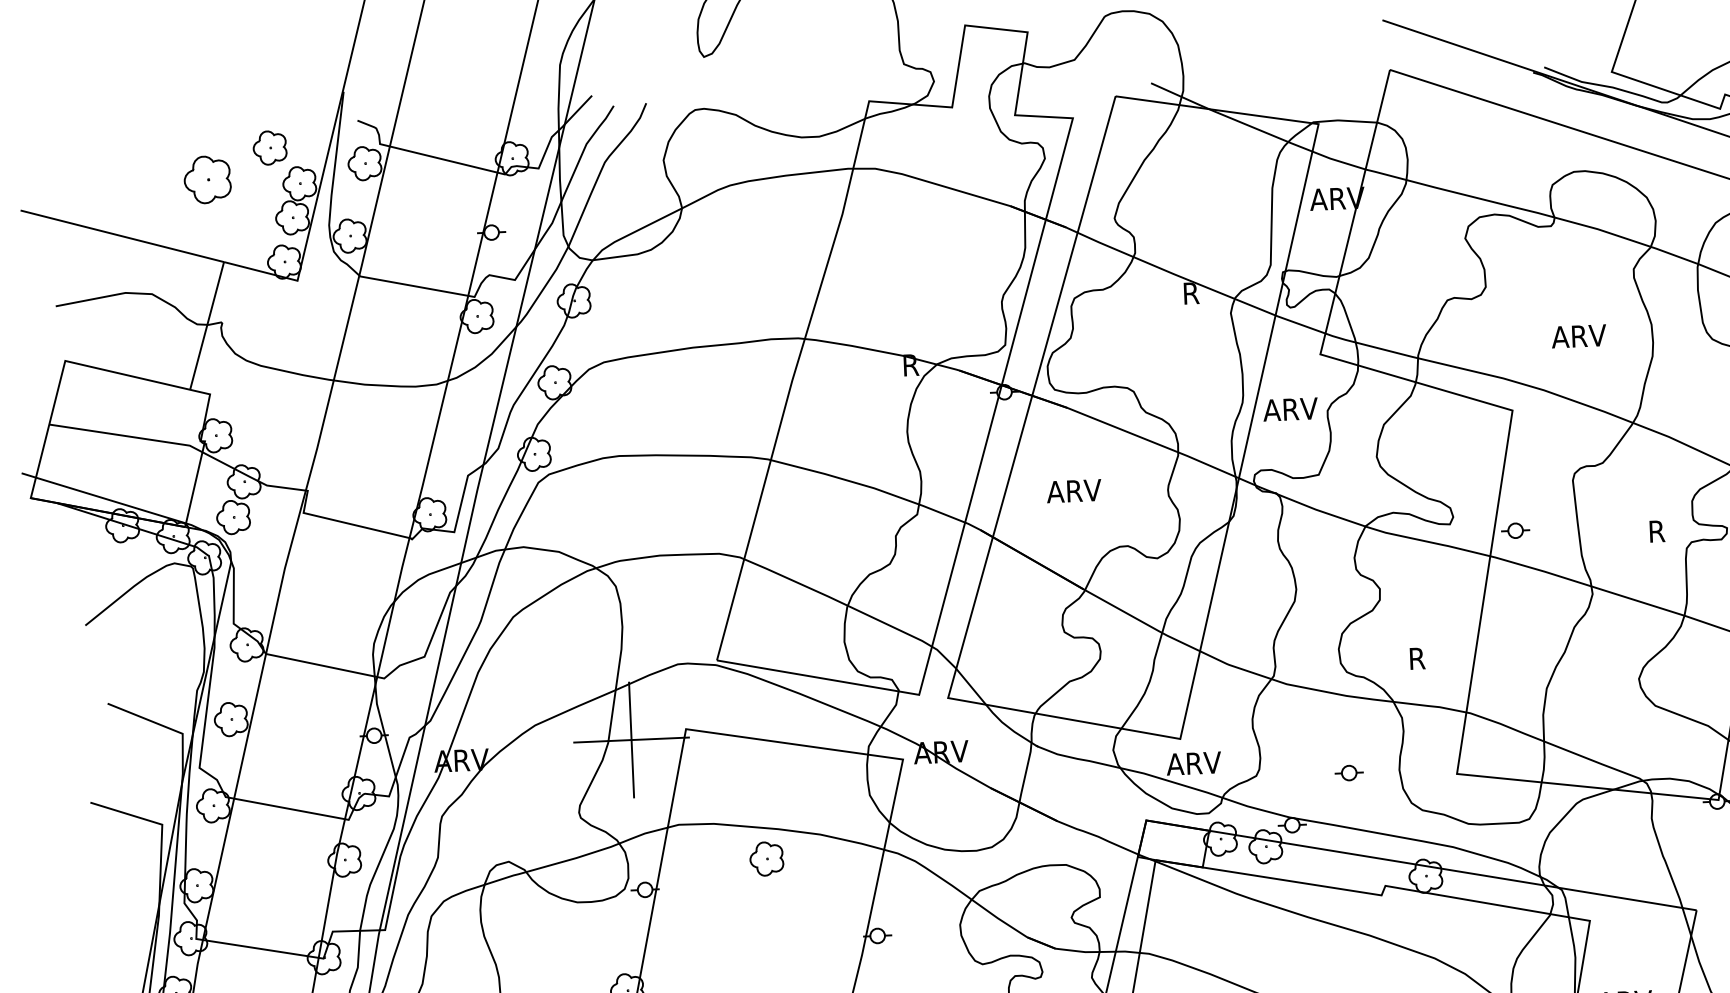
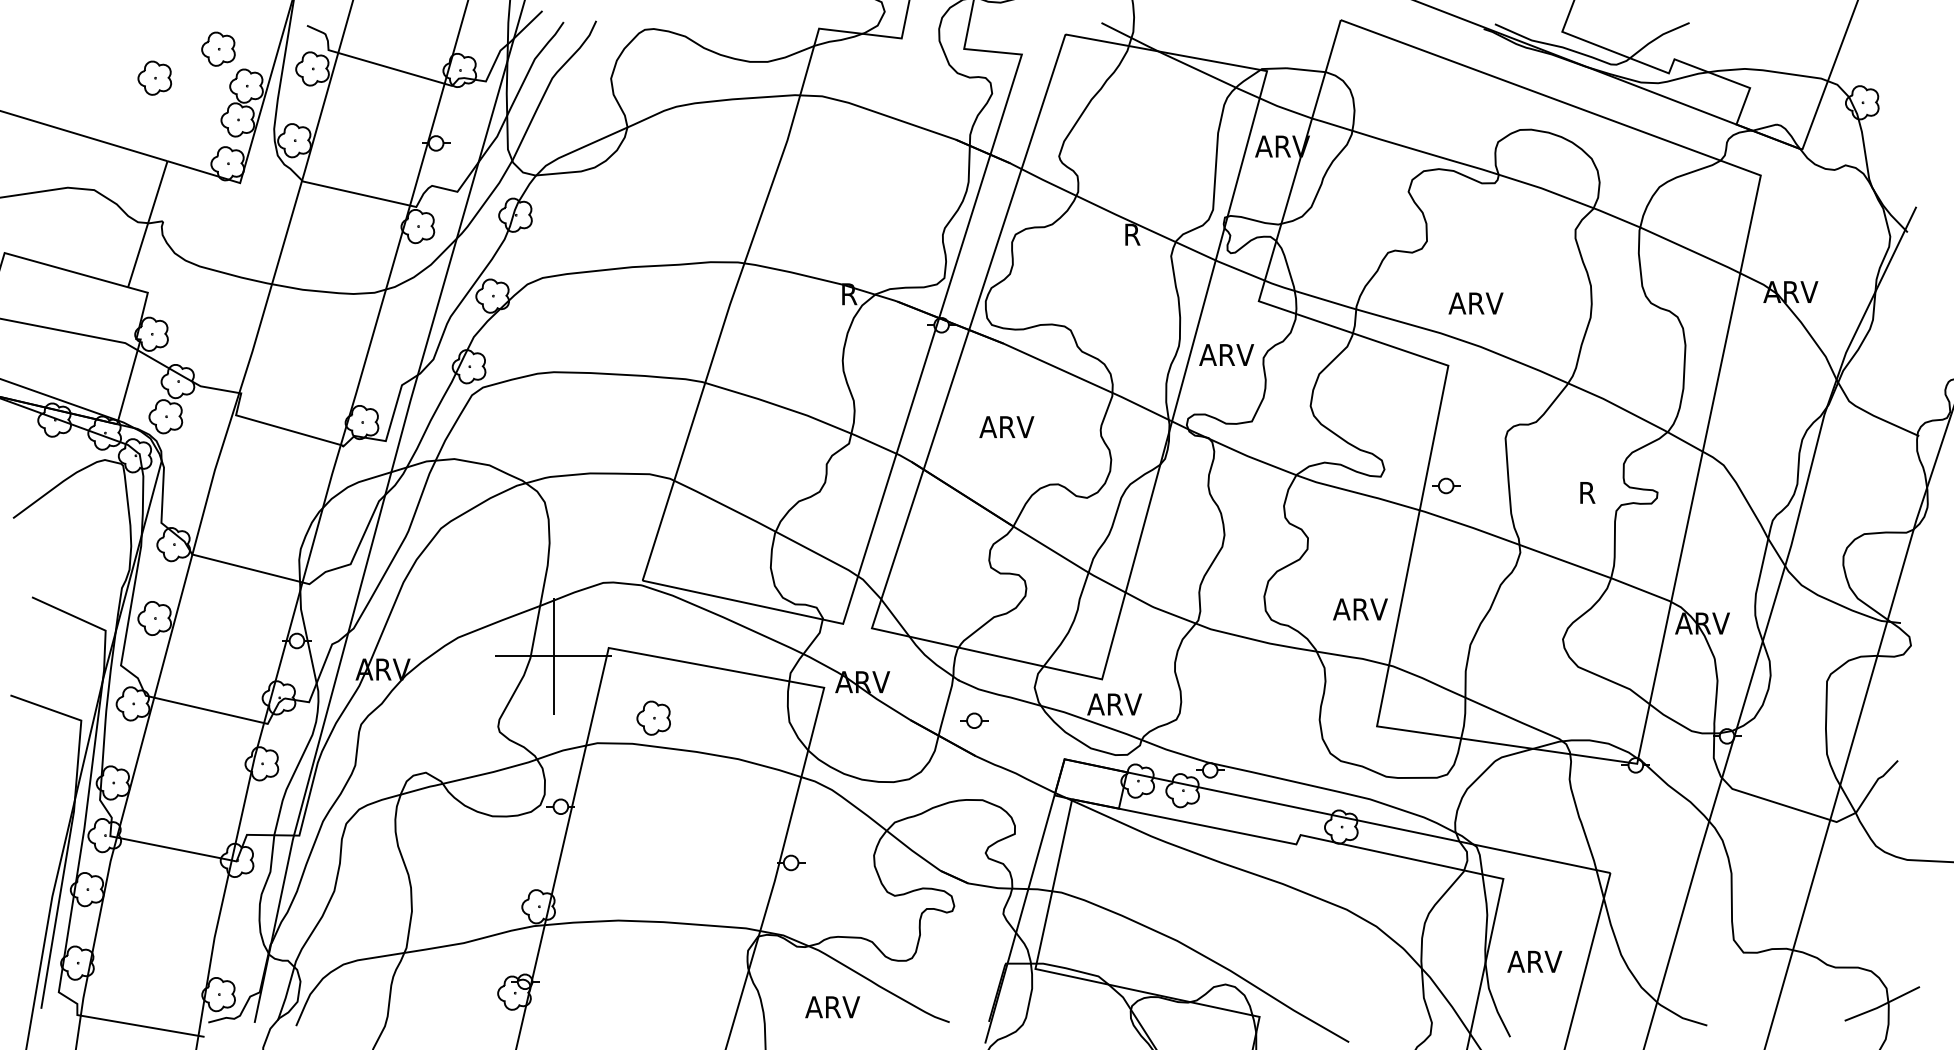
part: (207, 179) -> (154, 77), size x0.71
text: (1578, 336) -> (1475, 303), moved
text: (1435, 657) -> (1360, 609), R -> ARV
part: (1349, 772) -> (974, 720), moved
part: (766, 858) -> (653, 717), moved

